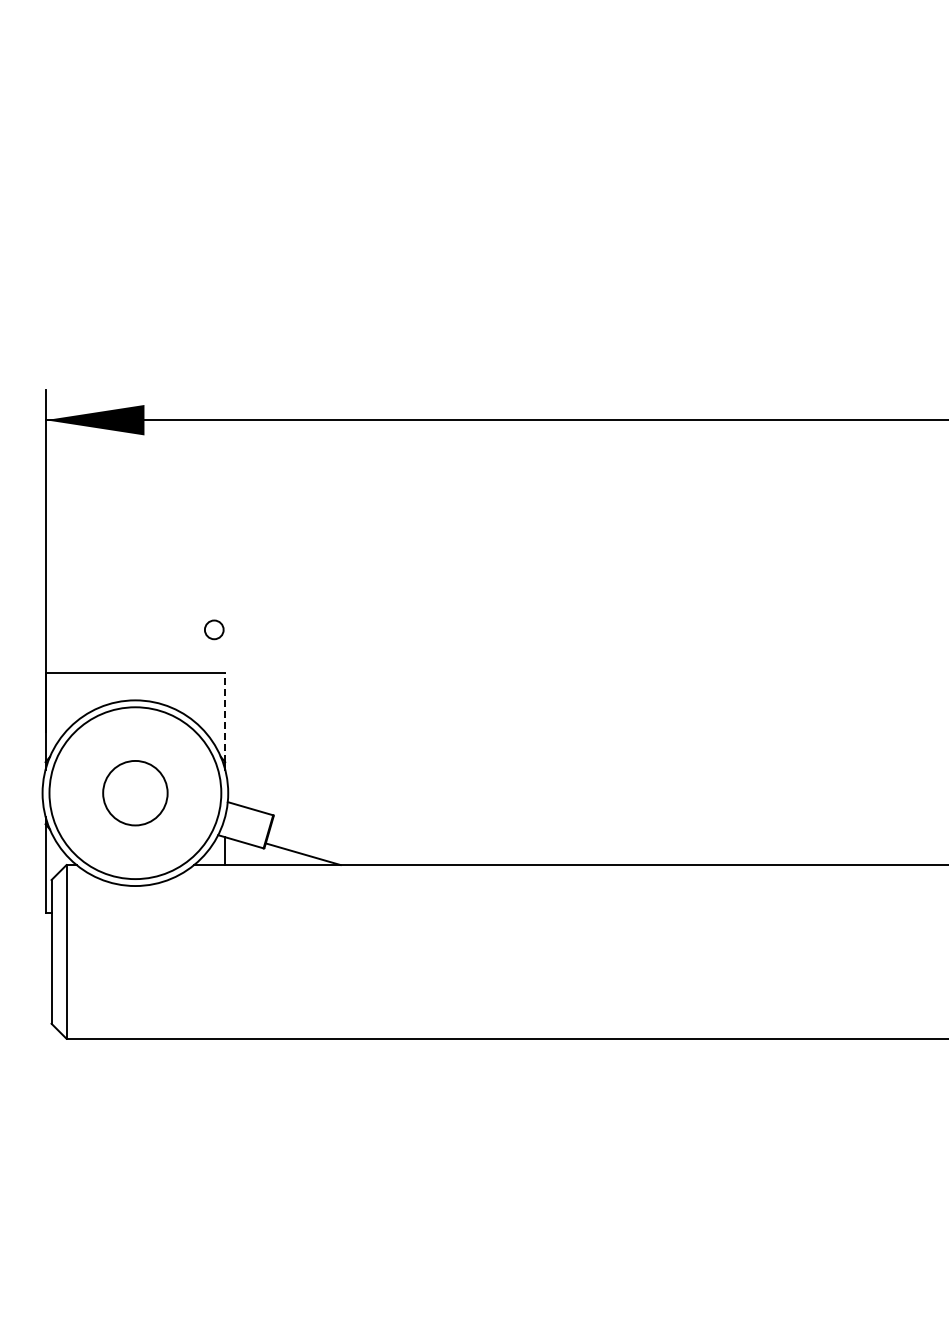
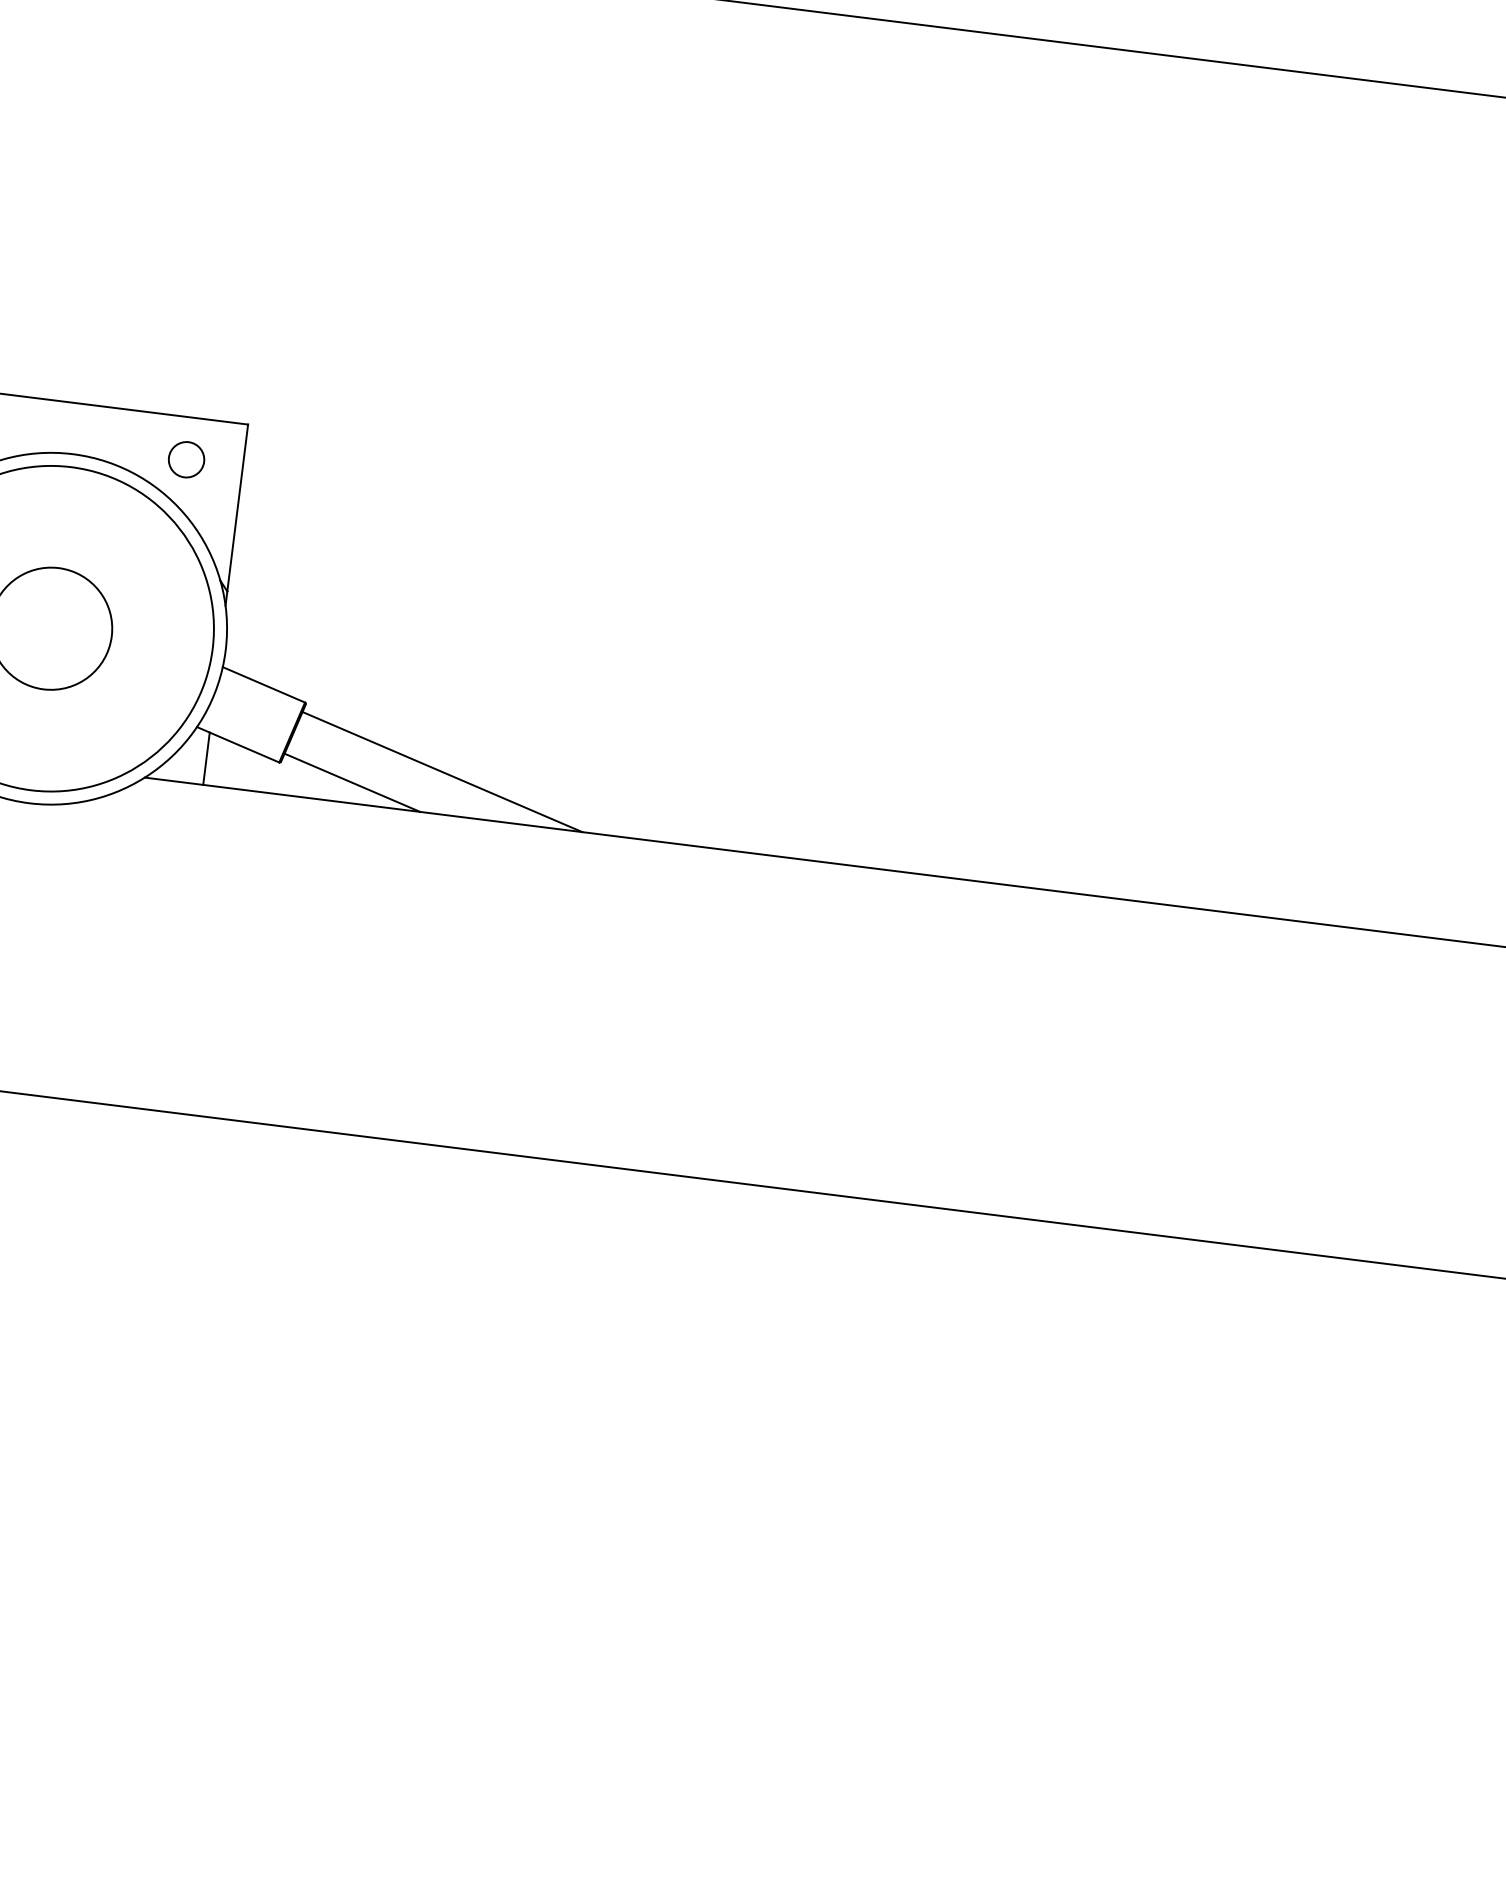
circle: (214, 629) -> (187, 459), moved
line: (225, 717) -> (238, 507), dashed -> solid
line: (349, 842) -> (442, 771), added

